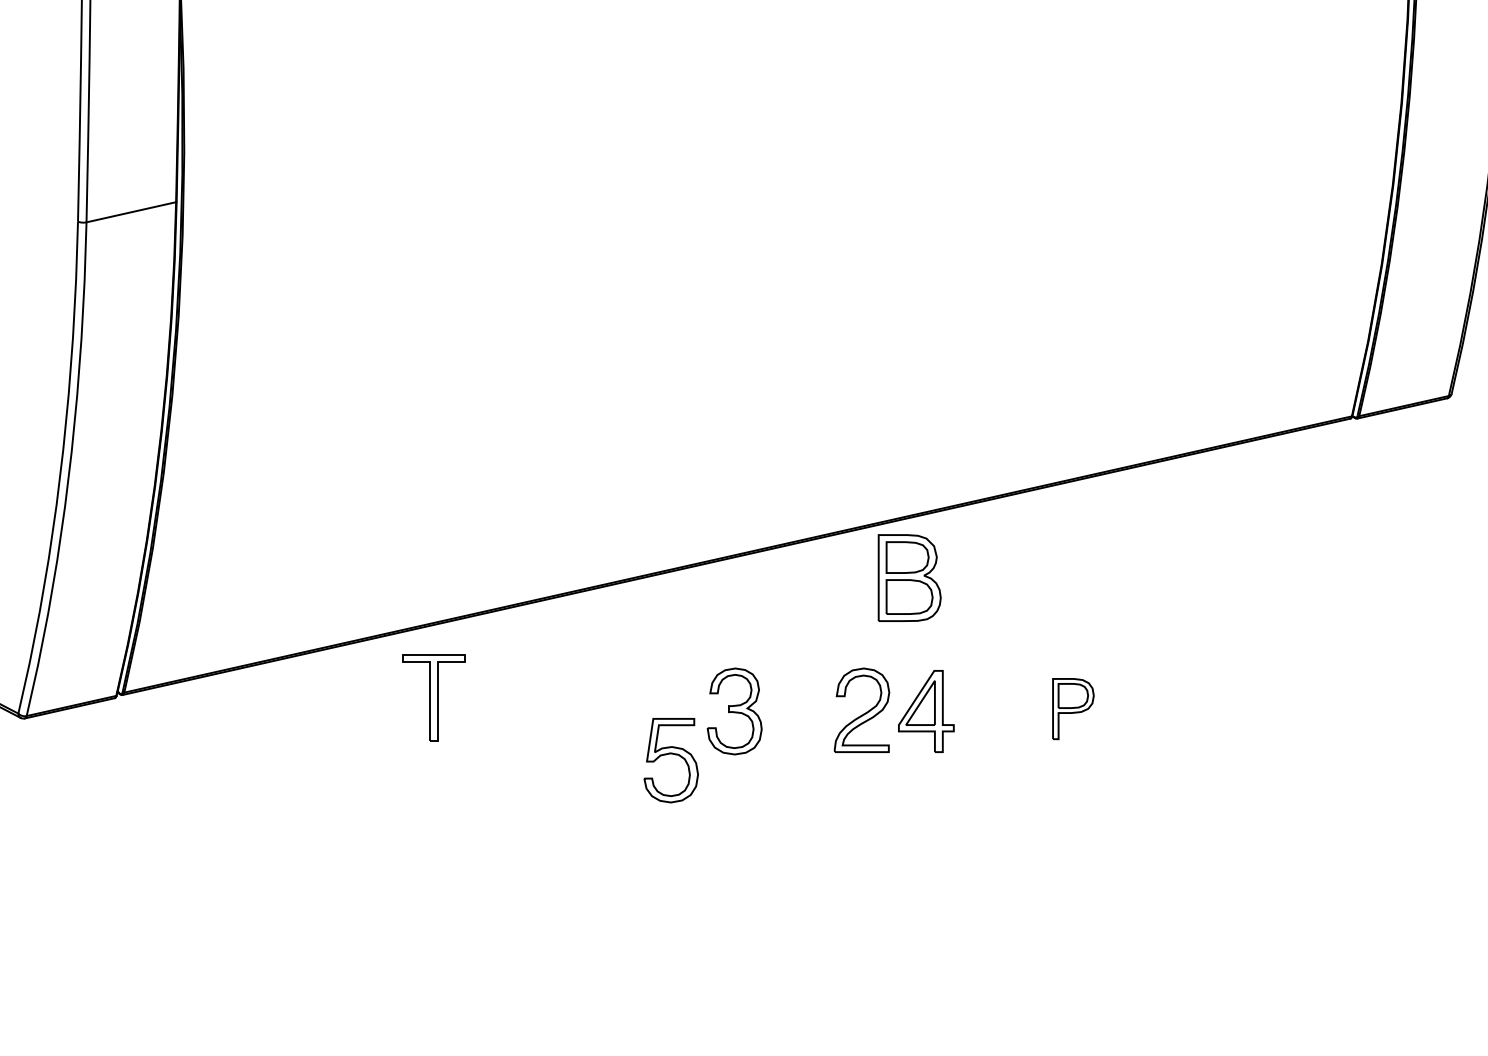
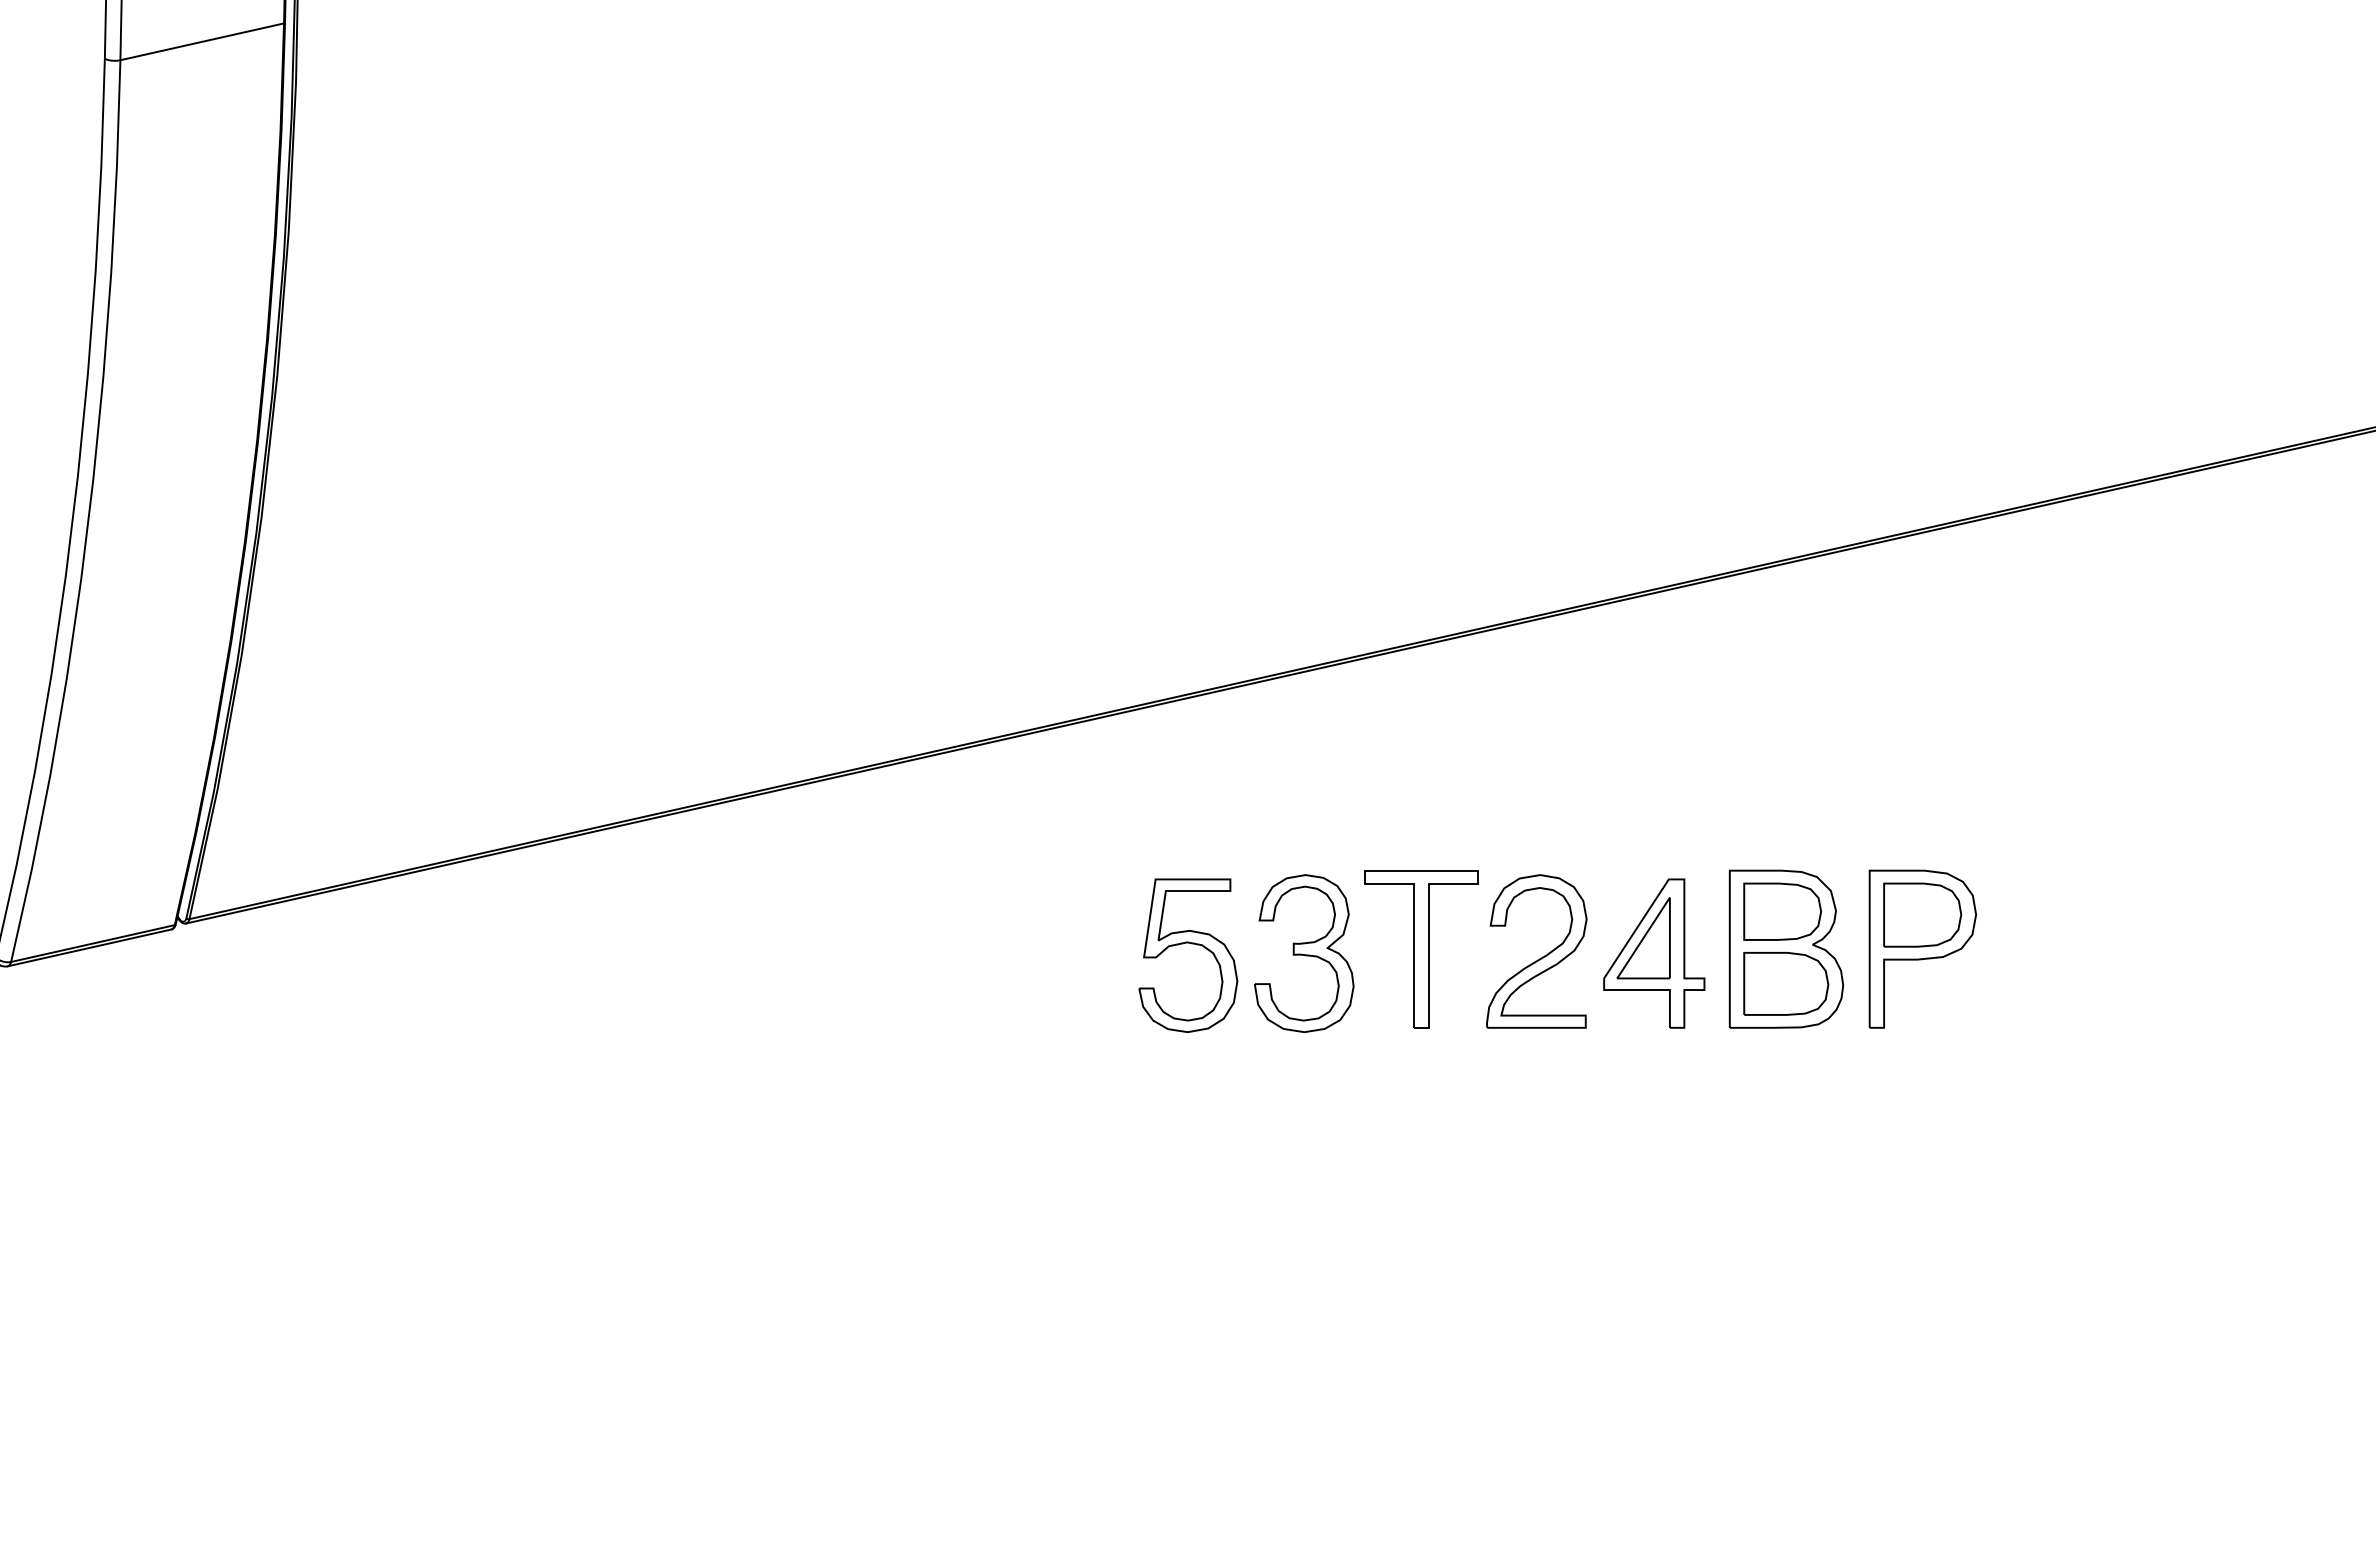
part: (909, 577) -> (1786, 948), moved
part: (433, 697) -> (1420, 948), moved
part: (1073, 708) -> (1923, 948), size x1.43
part: (670, 760) -> (1186, 955), moved

